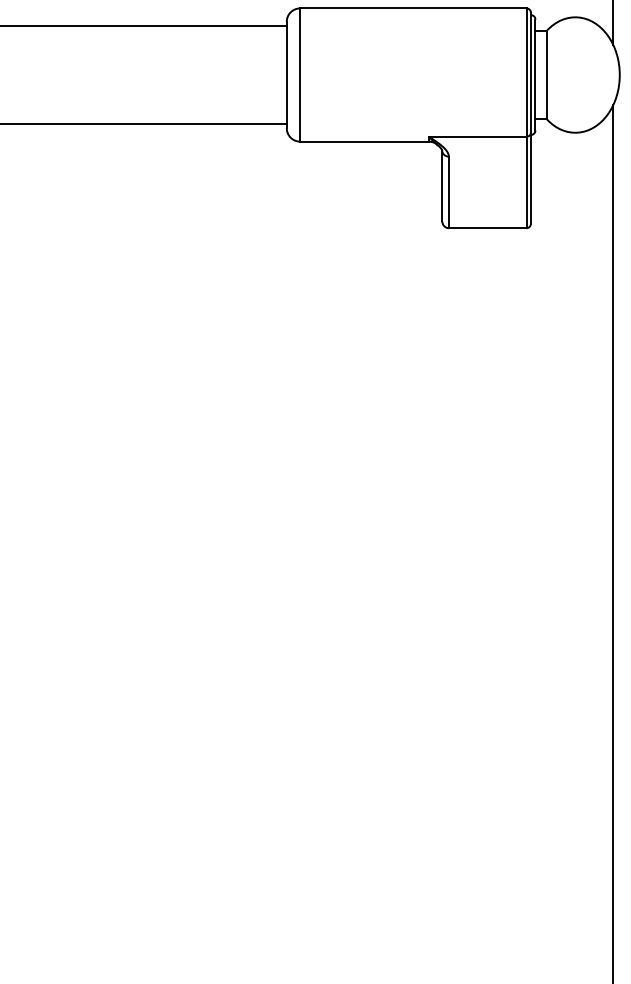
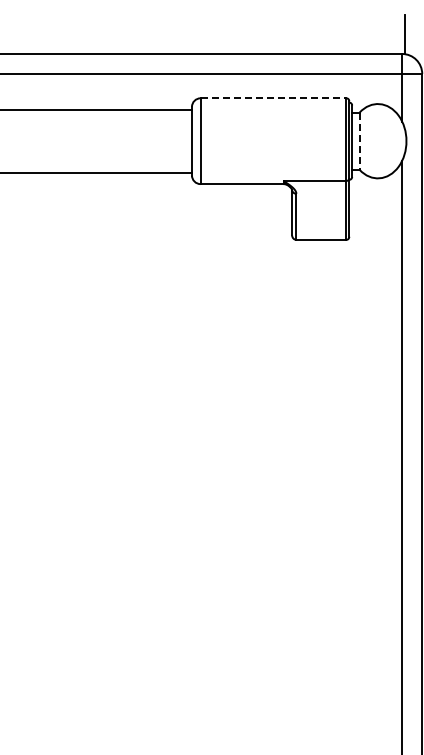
line: (413, 8) -> (273, 98), solid -> dashed
line: (546, 75) -> (359, 141), solid -> dashed

